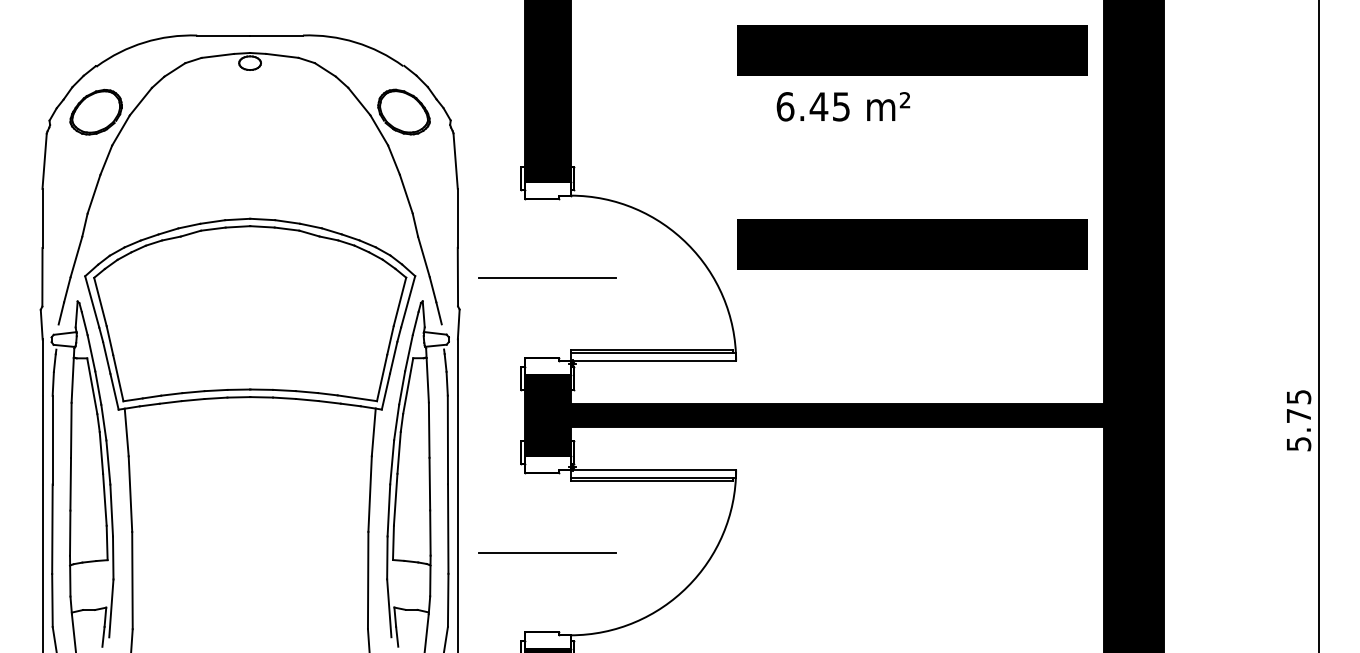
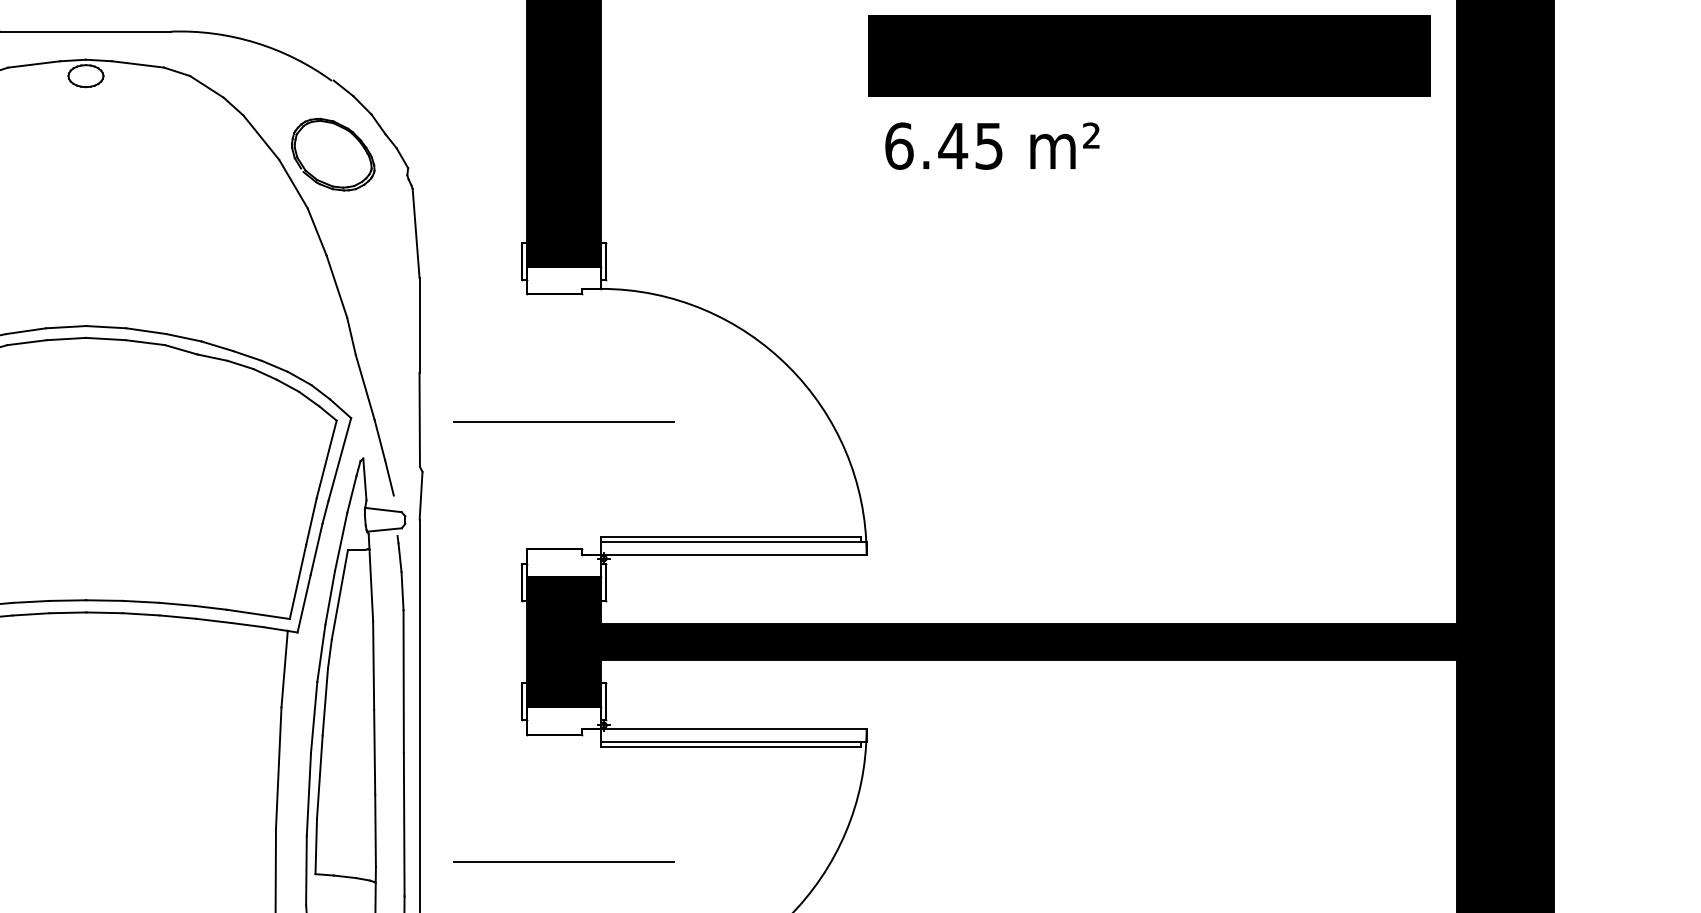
text: (843, 106) -> (992, 145), moved
part: (912, 244) -> (1149, 367), removed

